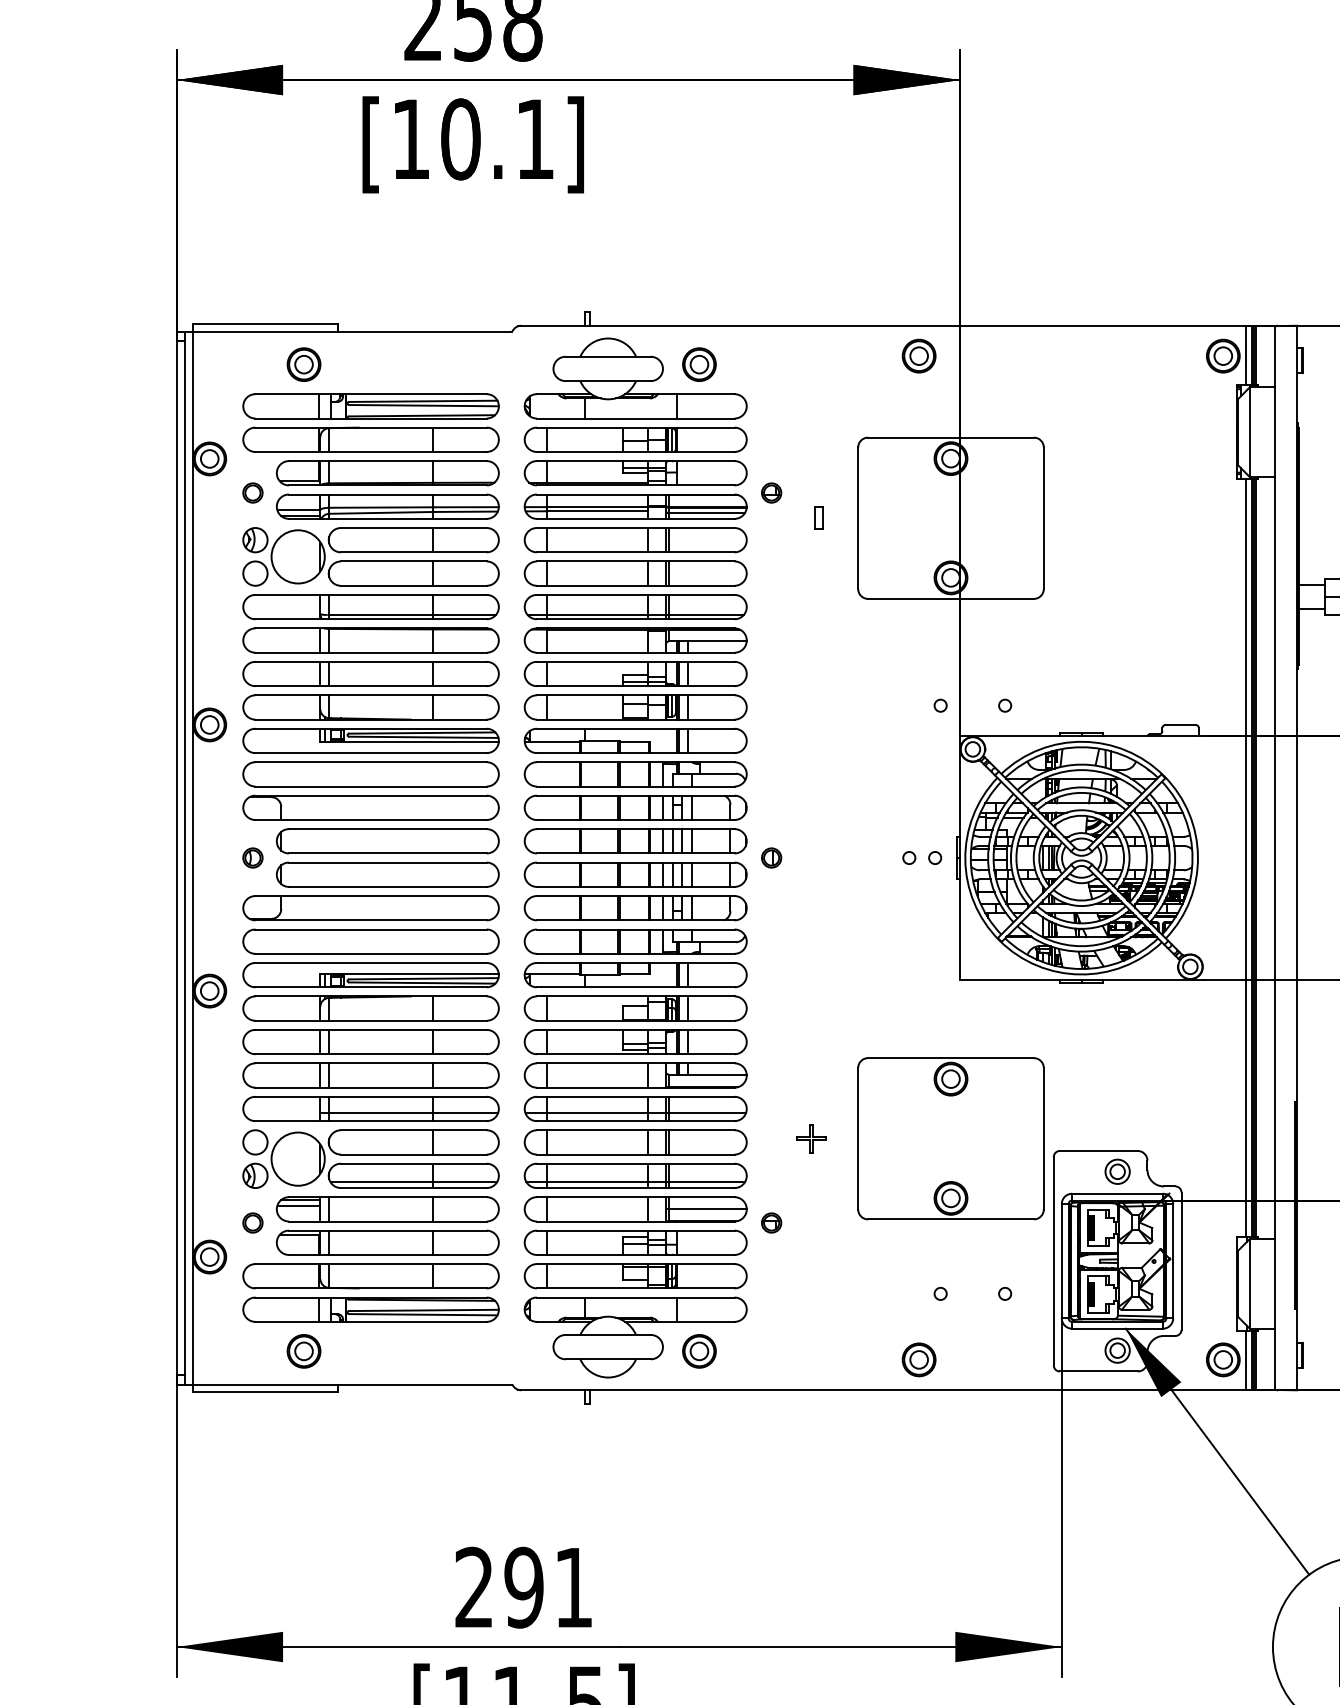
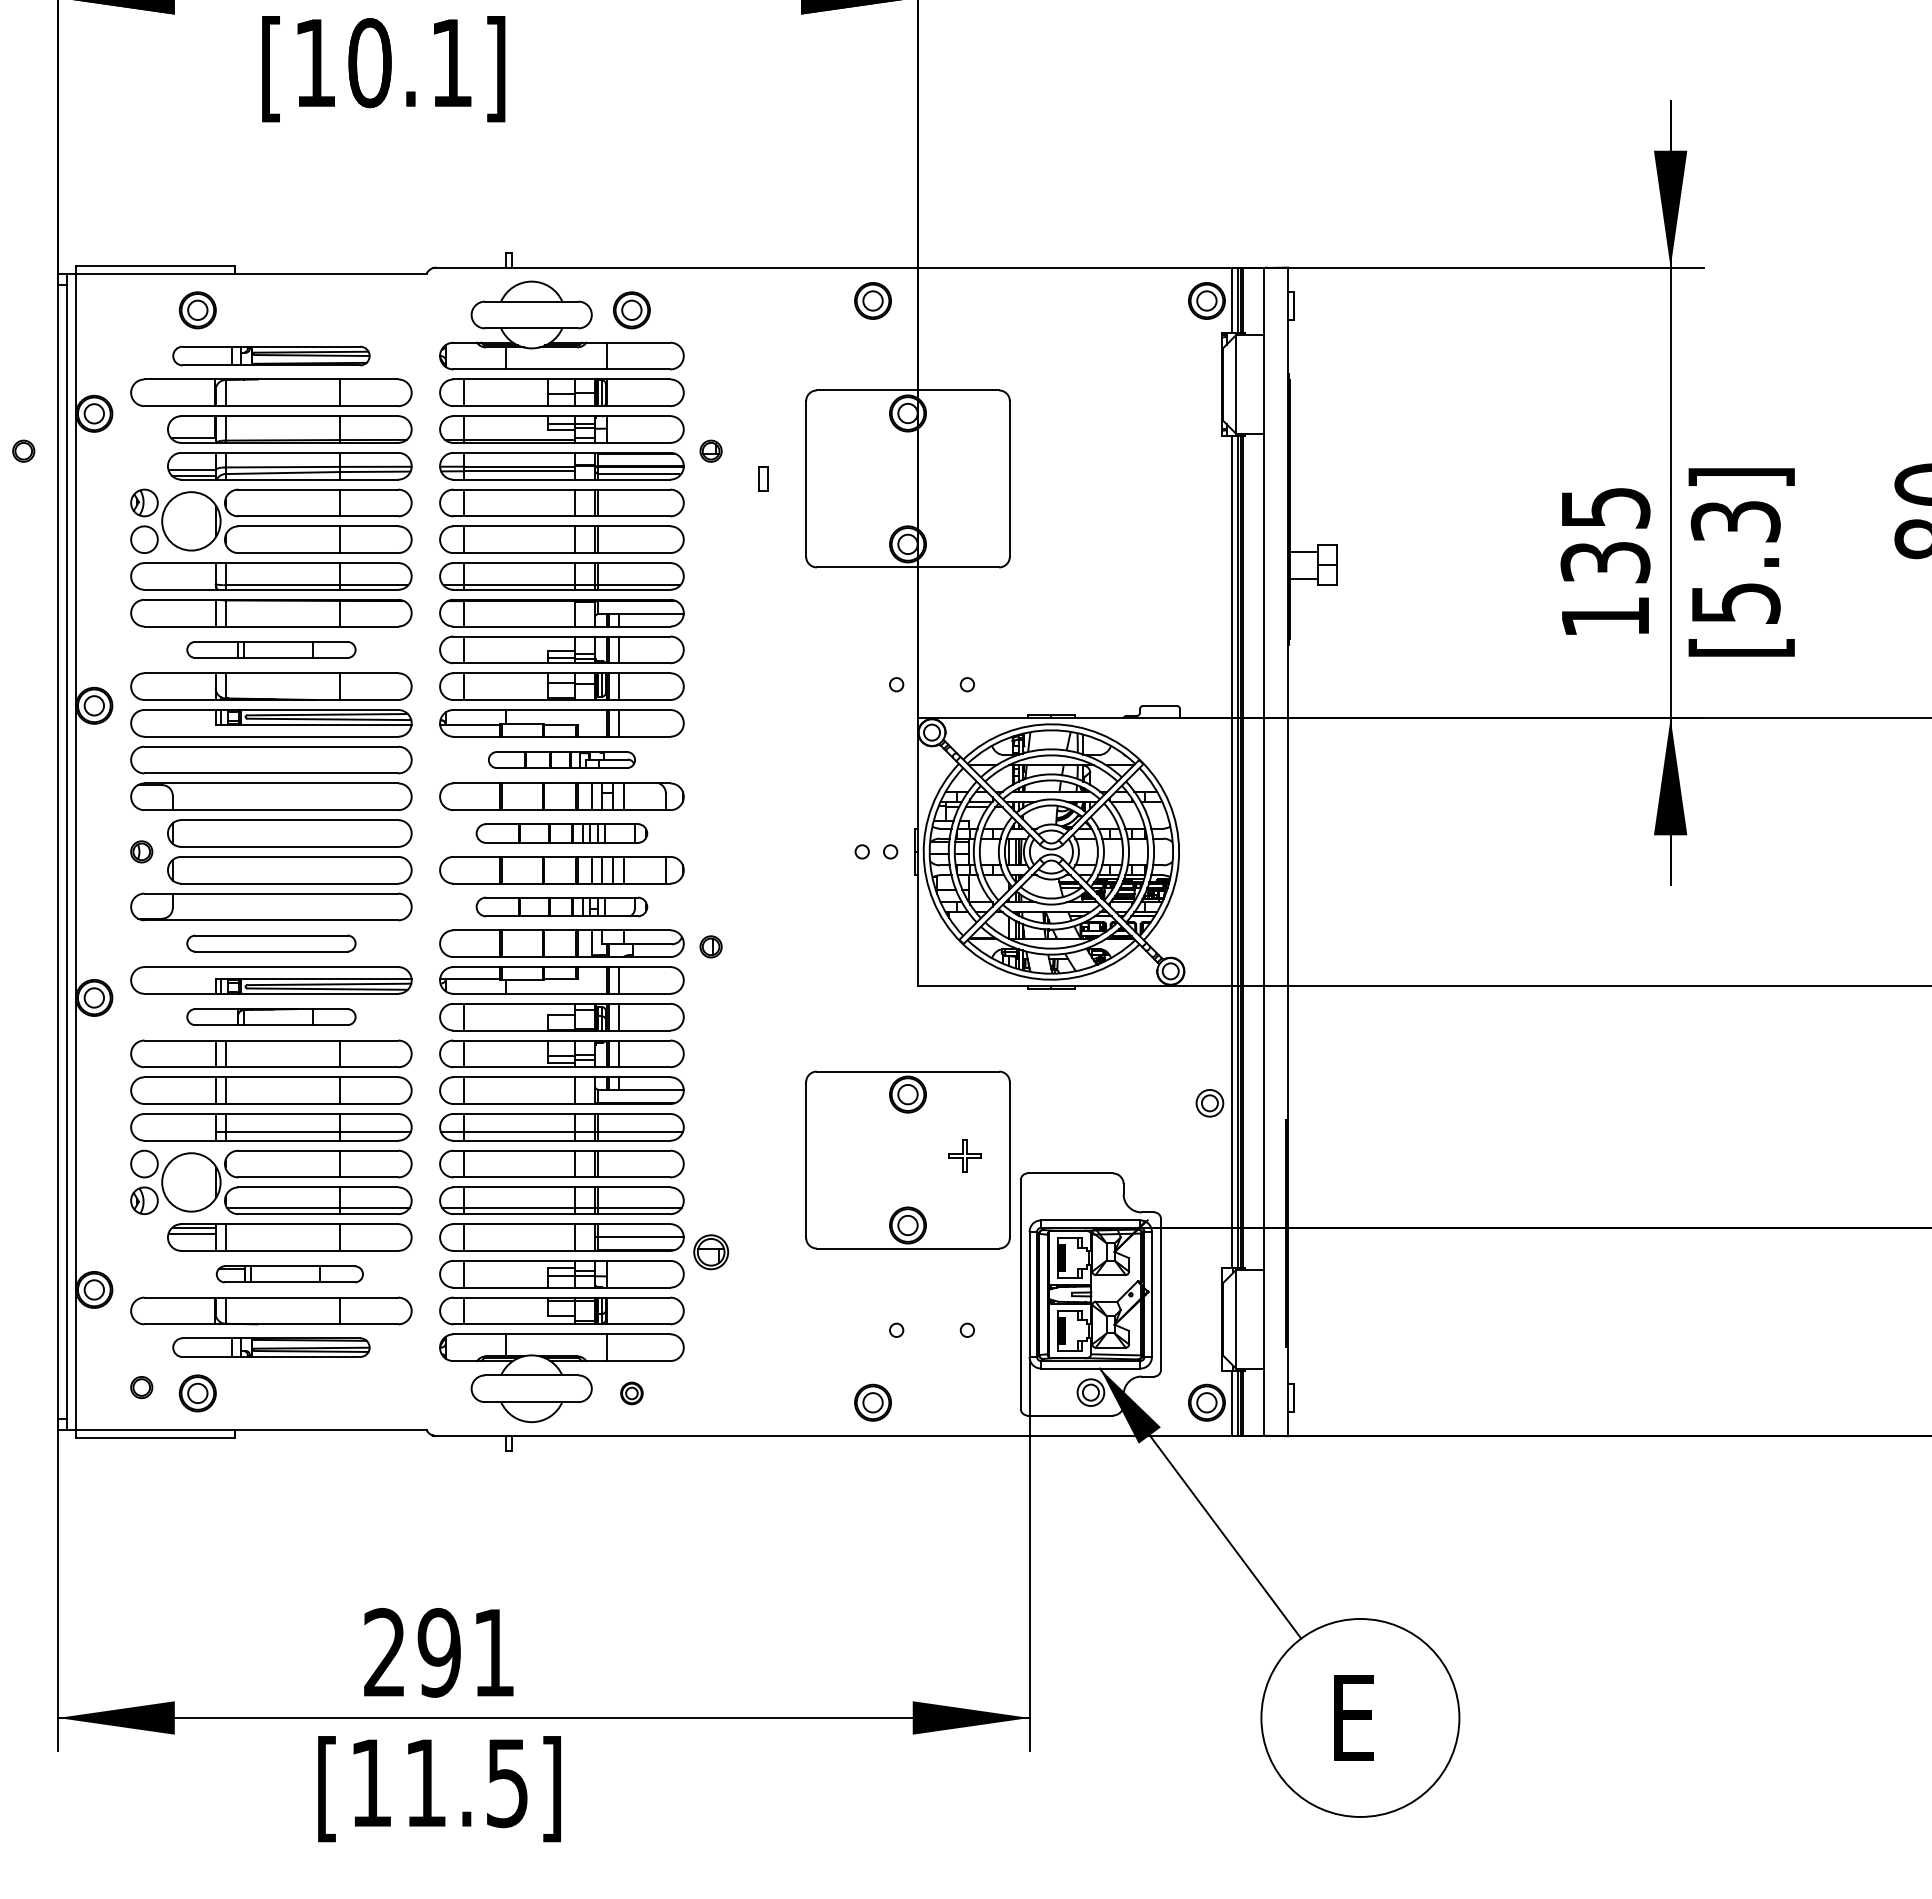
part: (371, 405) -> (271, 355), size x0.7
part: (252, 492) -> (23, 450), moved
part: (371, 673) -> (271, 649), size x0.6
part: (635, 773) -> (561, 759), size x0.6
part: (635, 841) -> (561, 833), size x0.7
part: (771, 857) -> (710, 946), moved
part: (635, 907) -> (561, 906), size x0.7
part: (371, 941) -> (271, 943), size x0.6
part: (371, 1007) -> (271, 1016), size x0.6
part: (811, 1138) -> (964, 1155), moved
part: (1117, 1171) -> (1209, 1103), moved
part: (252, 1222) -> (141, 1387), moved
part: (771, 1222) -> (710, 1252), size x1.6
part: (387, 1243) -> (289, 1274), size x0.6
part: (371, 1309) -> (271, 1347), size x0.7
part: (699, 1351) -> (631, 1393), size x0.6

